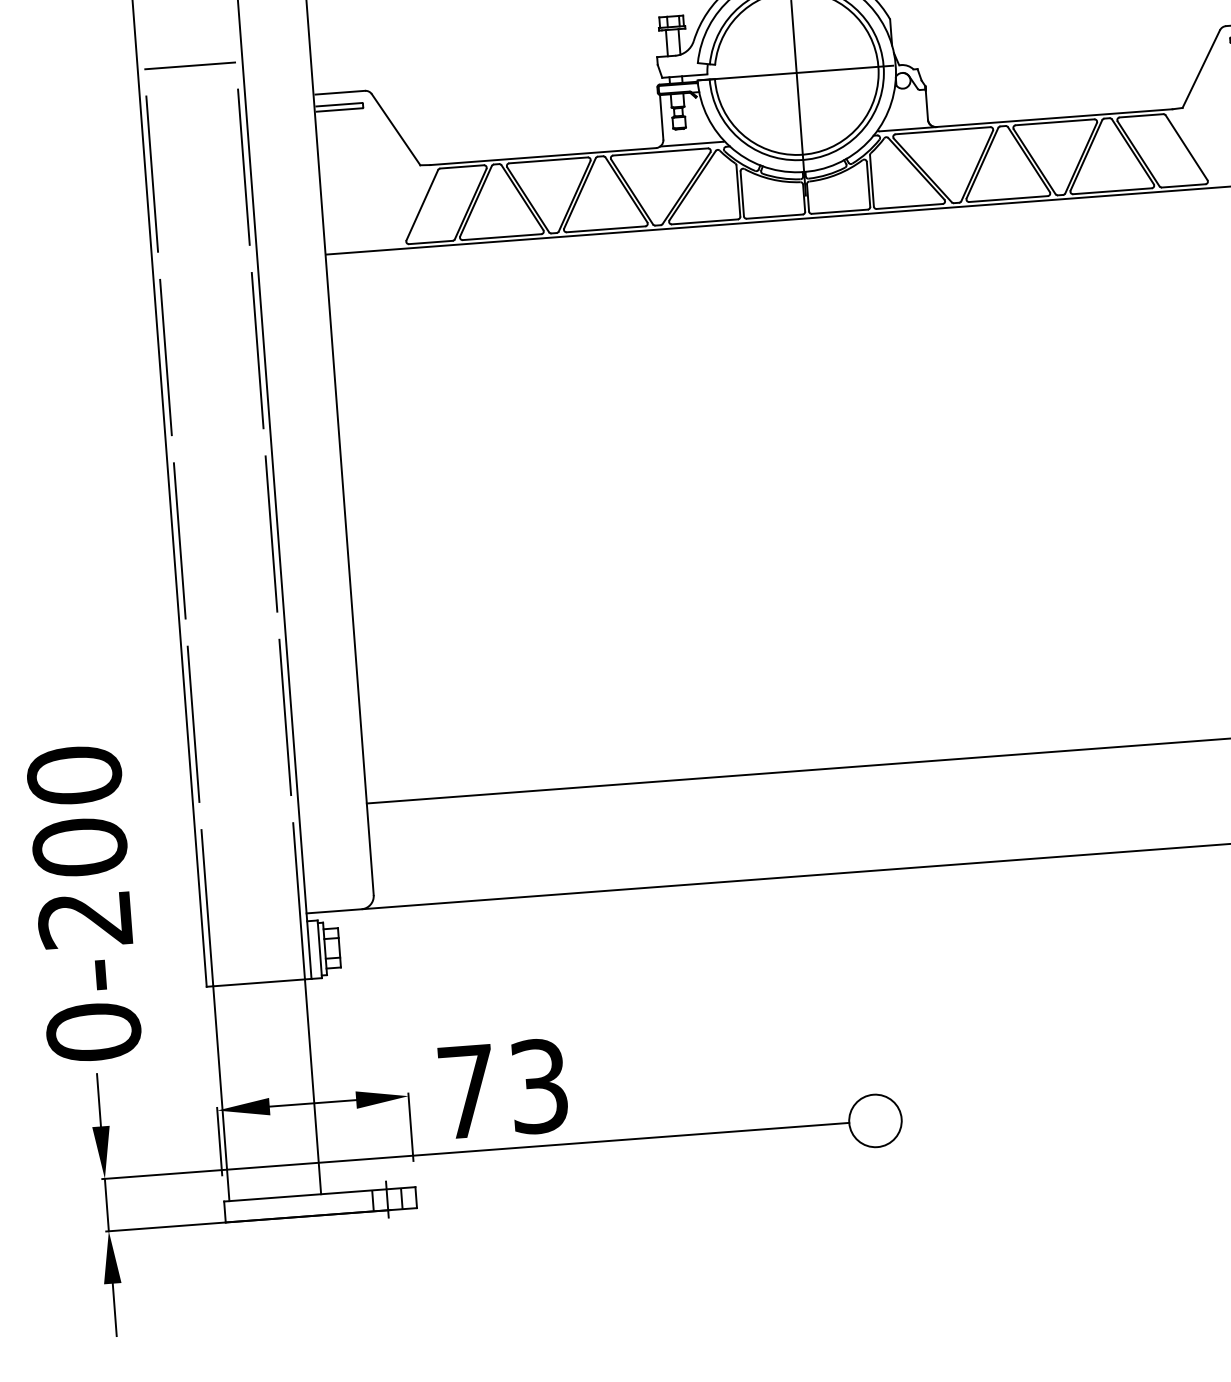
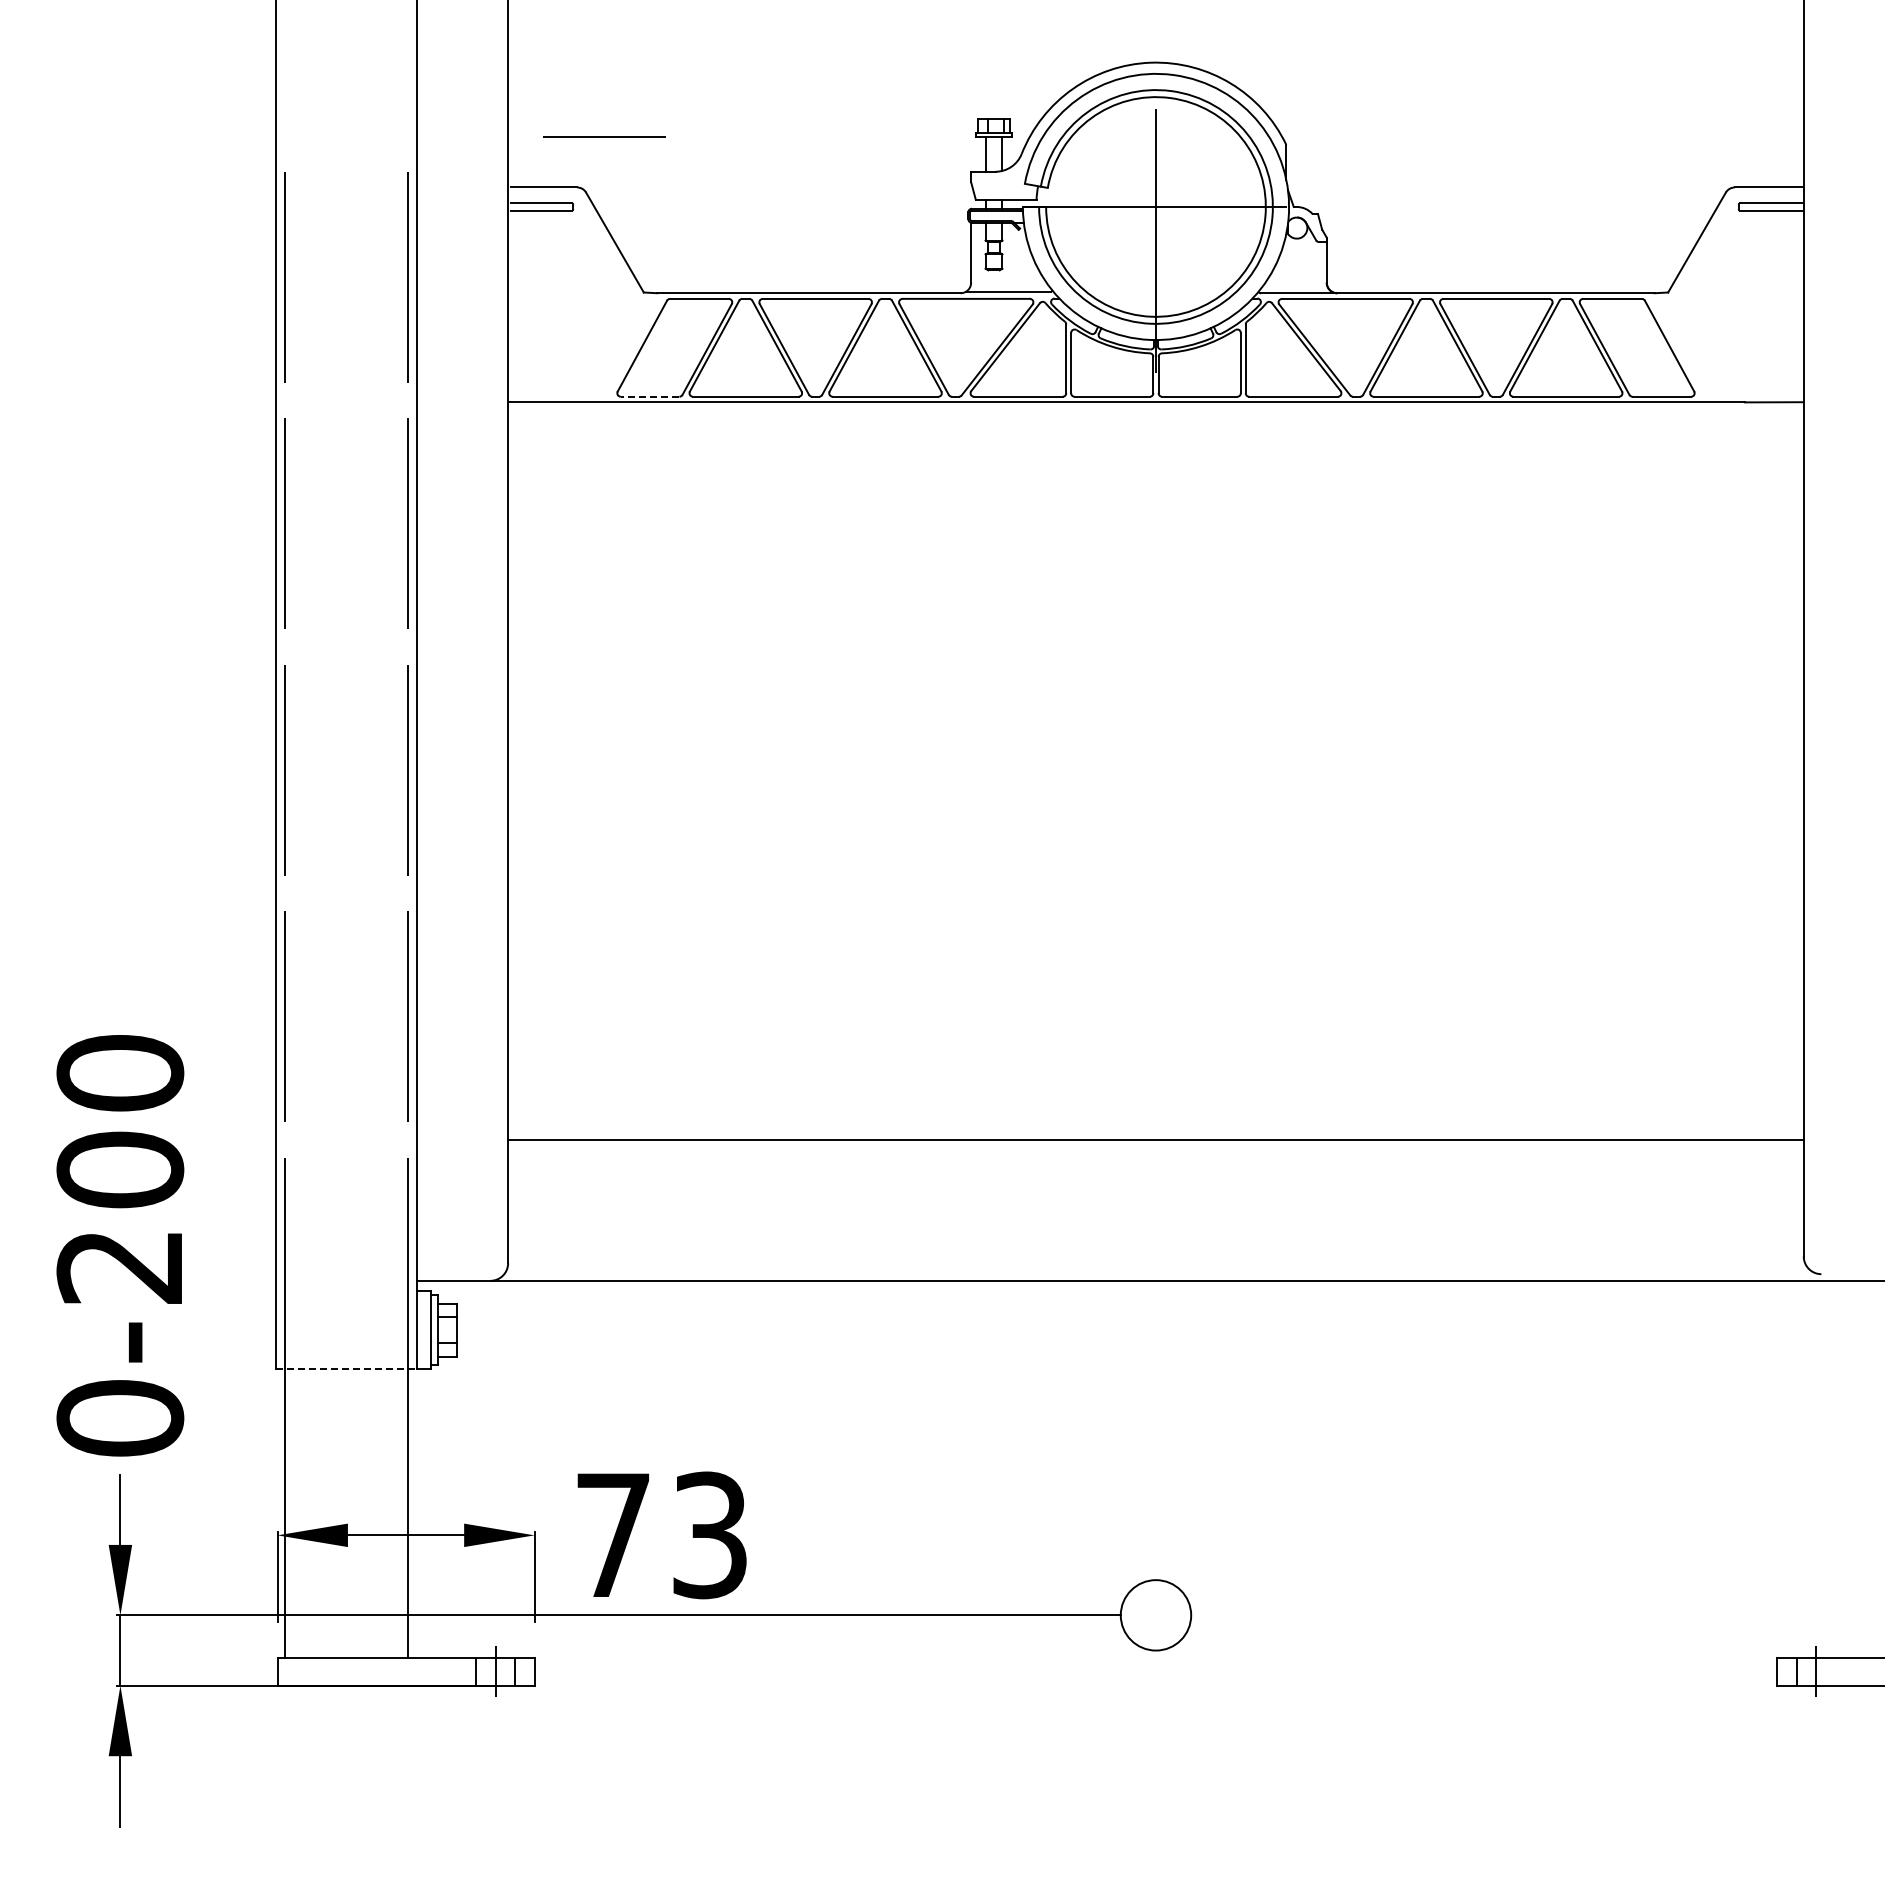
line: (190, 65) -> (604, 136), moved
line: (430, 242) -> (649, 396), solid -> dashed
line: (259, 982) -> (346, 1368), solid -> dashed

